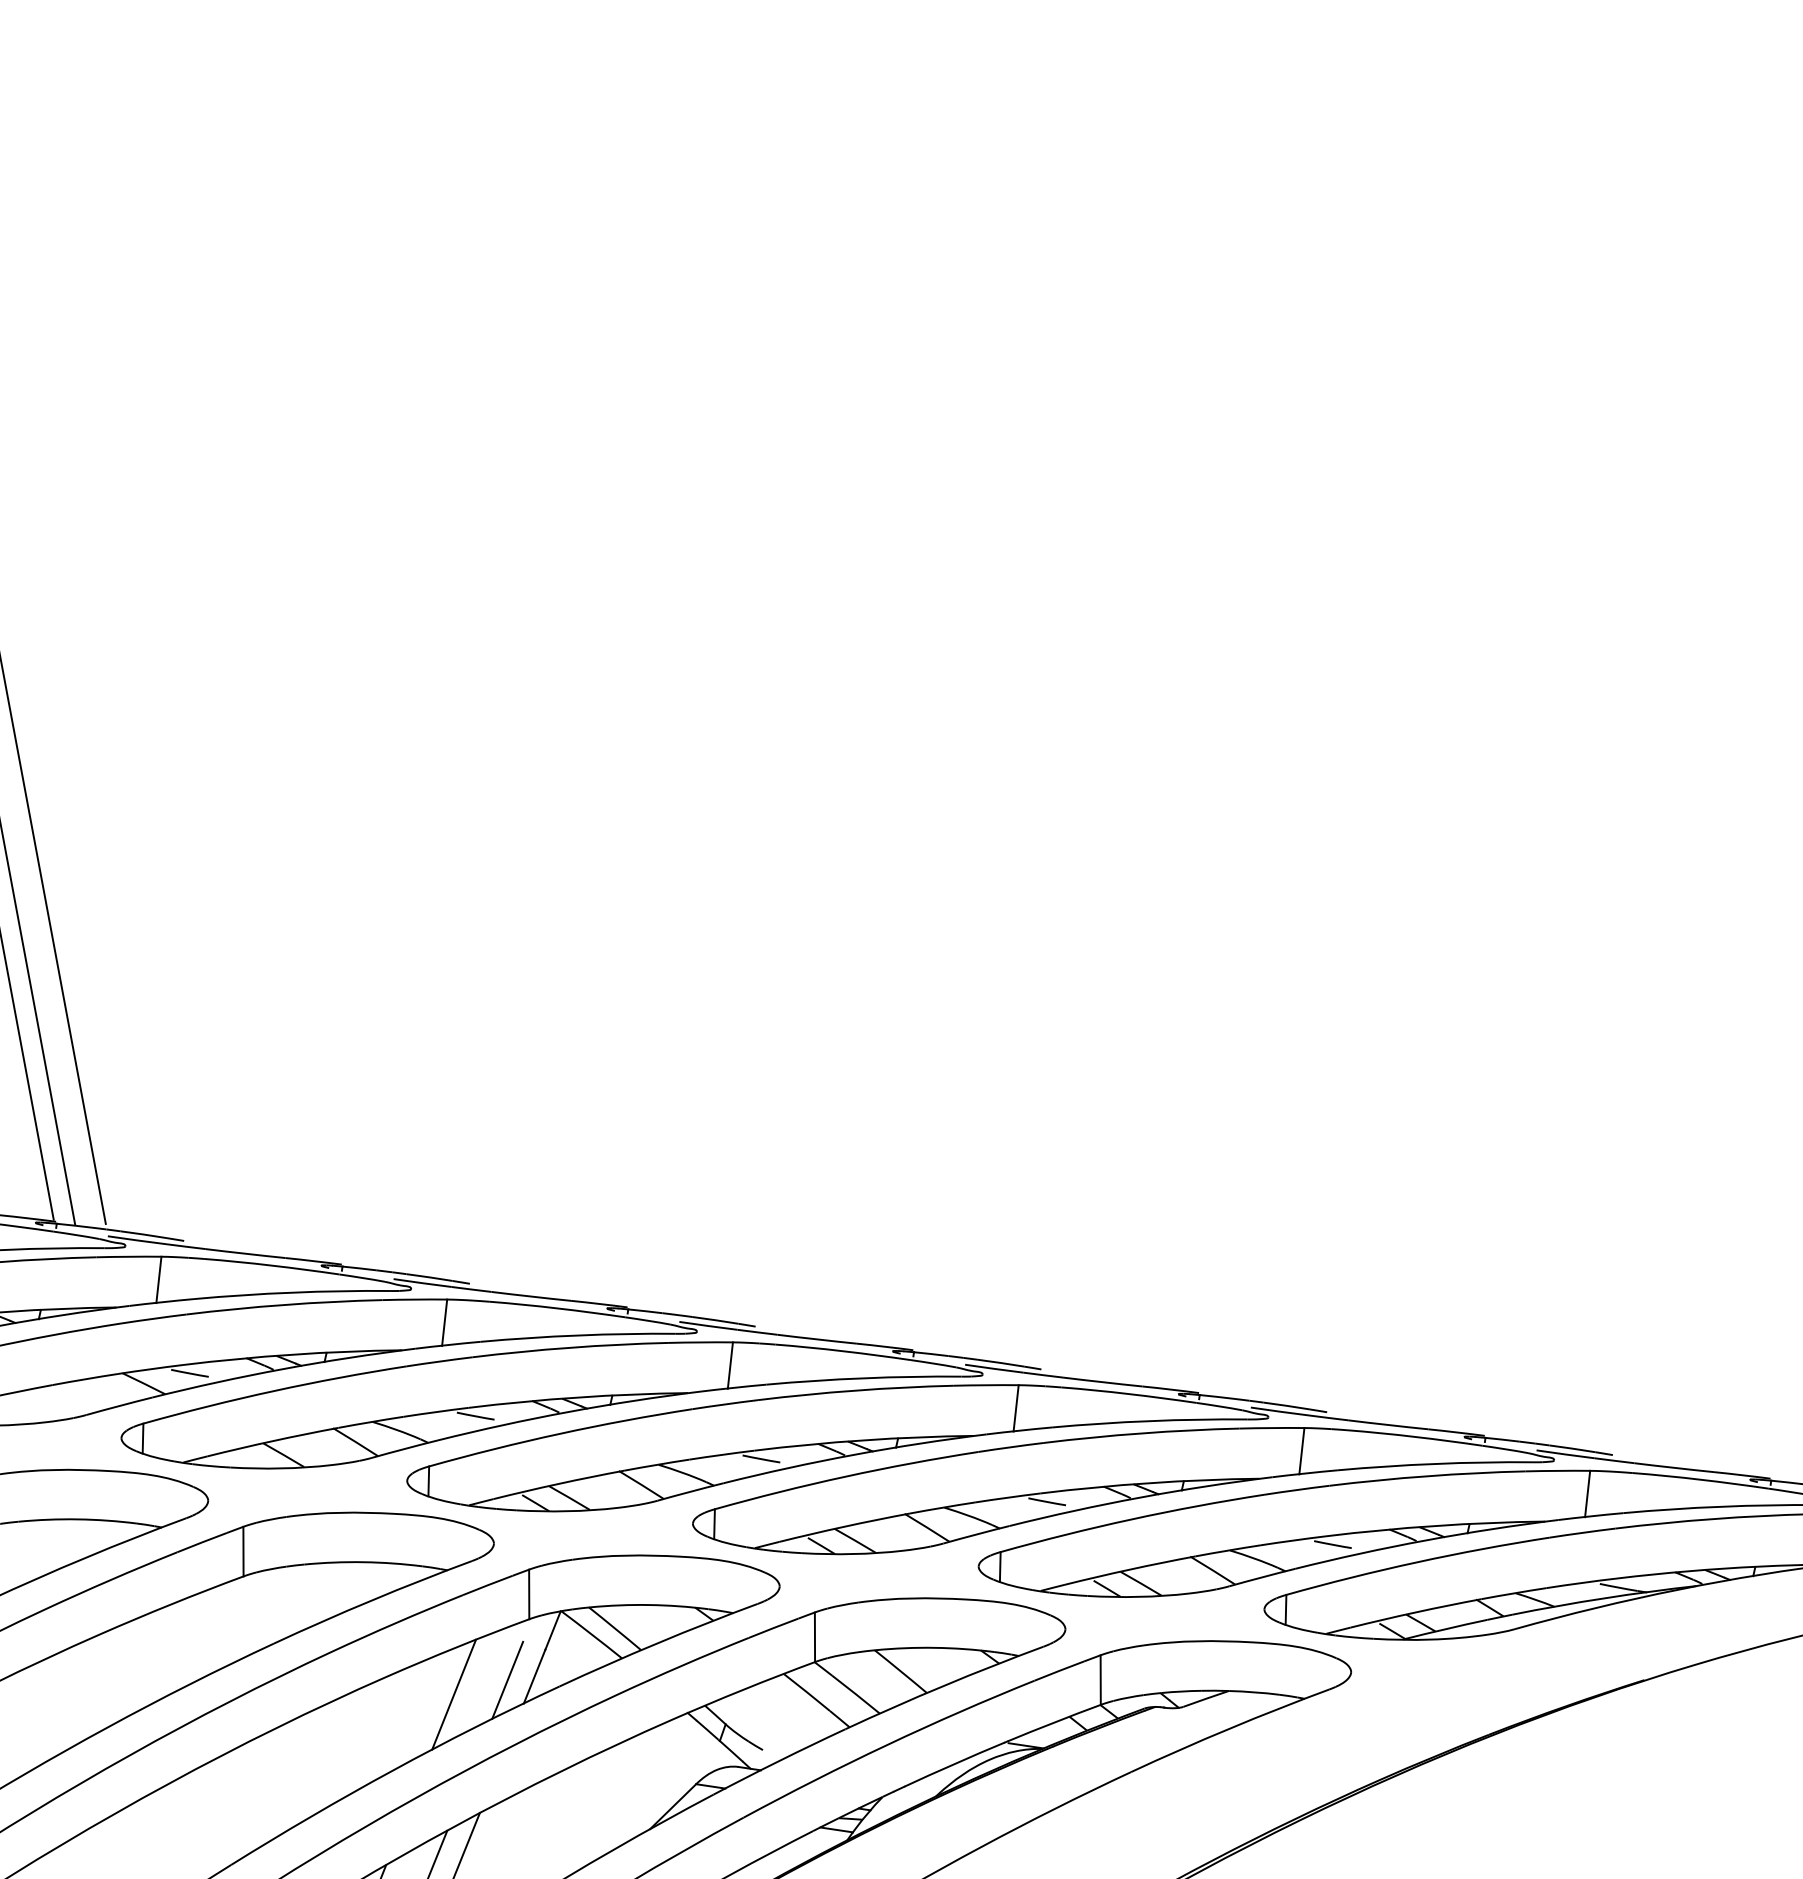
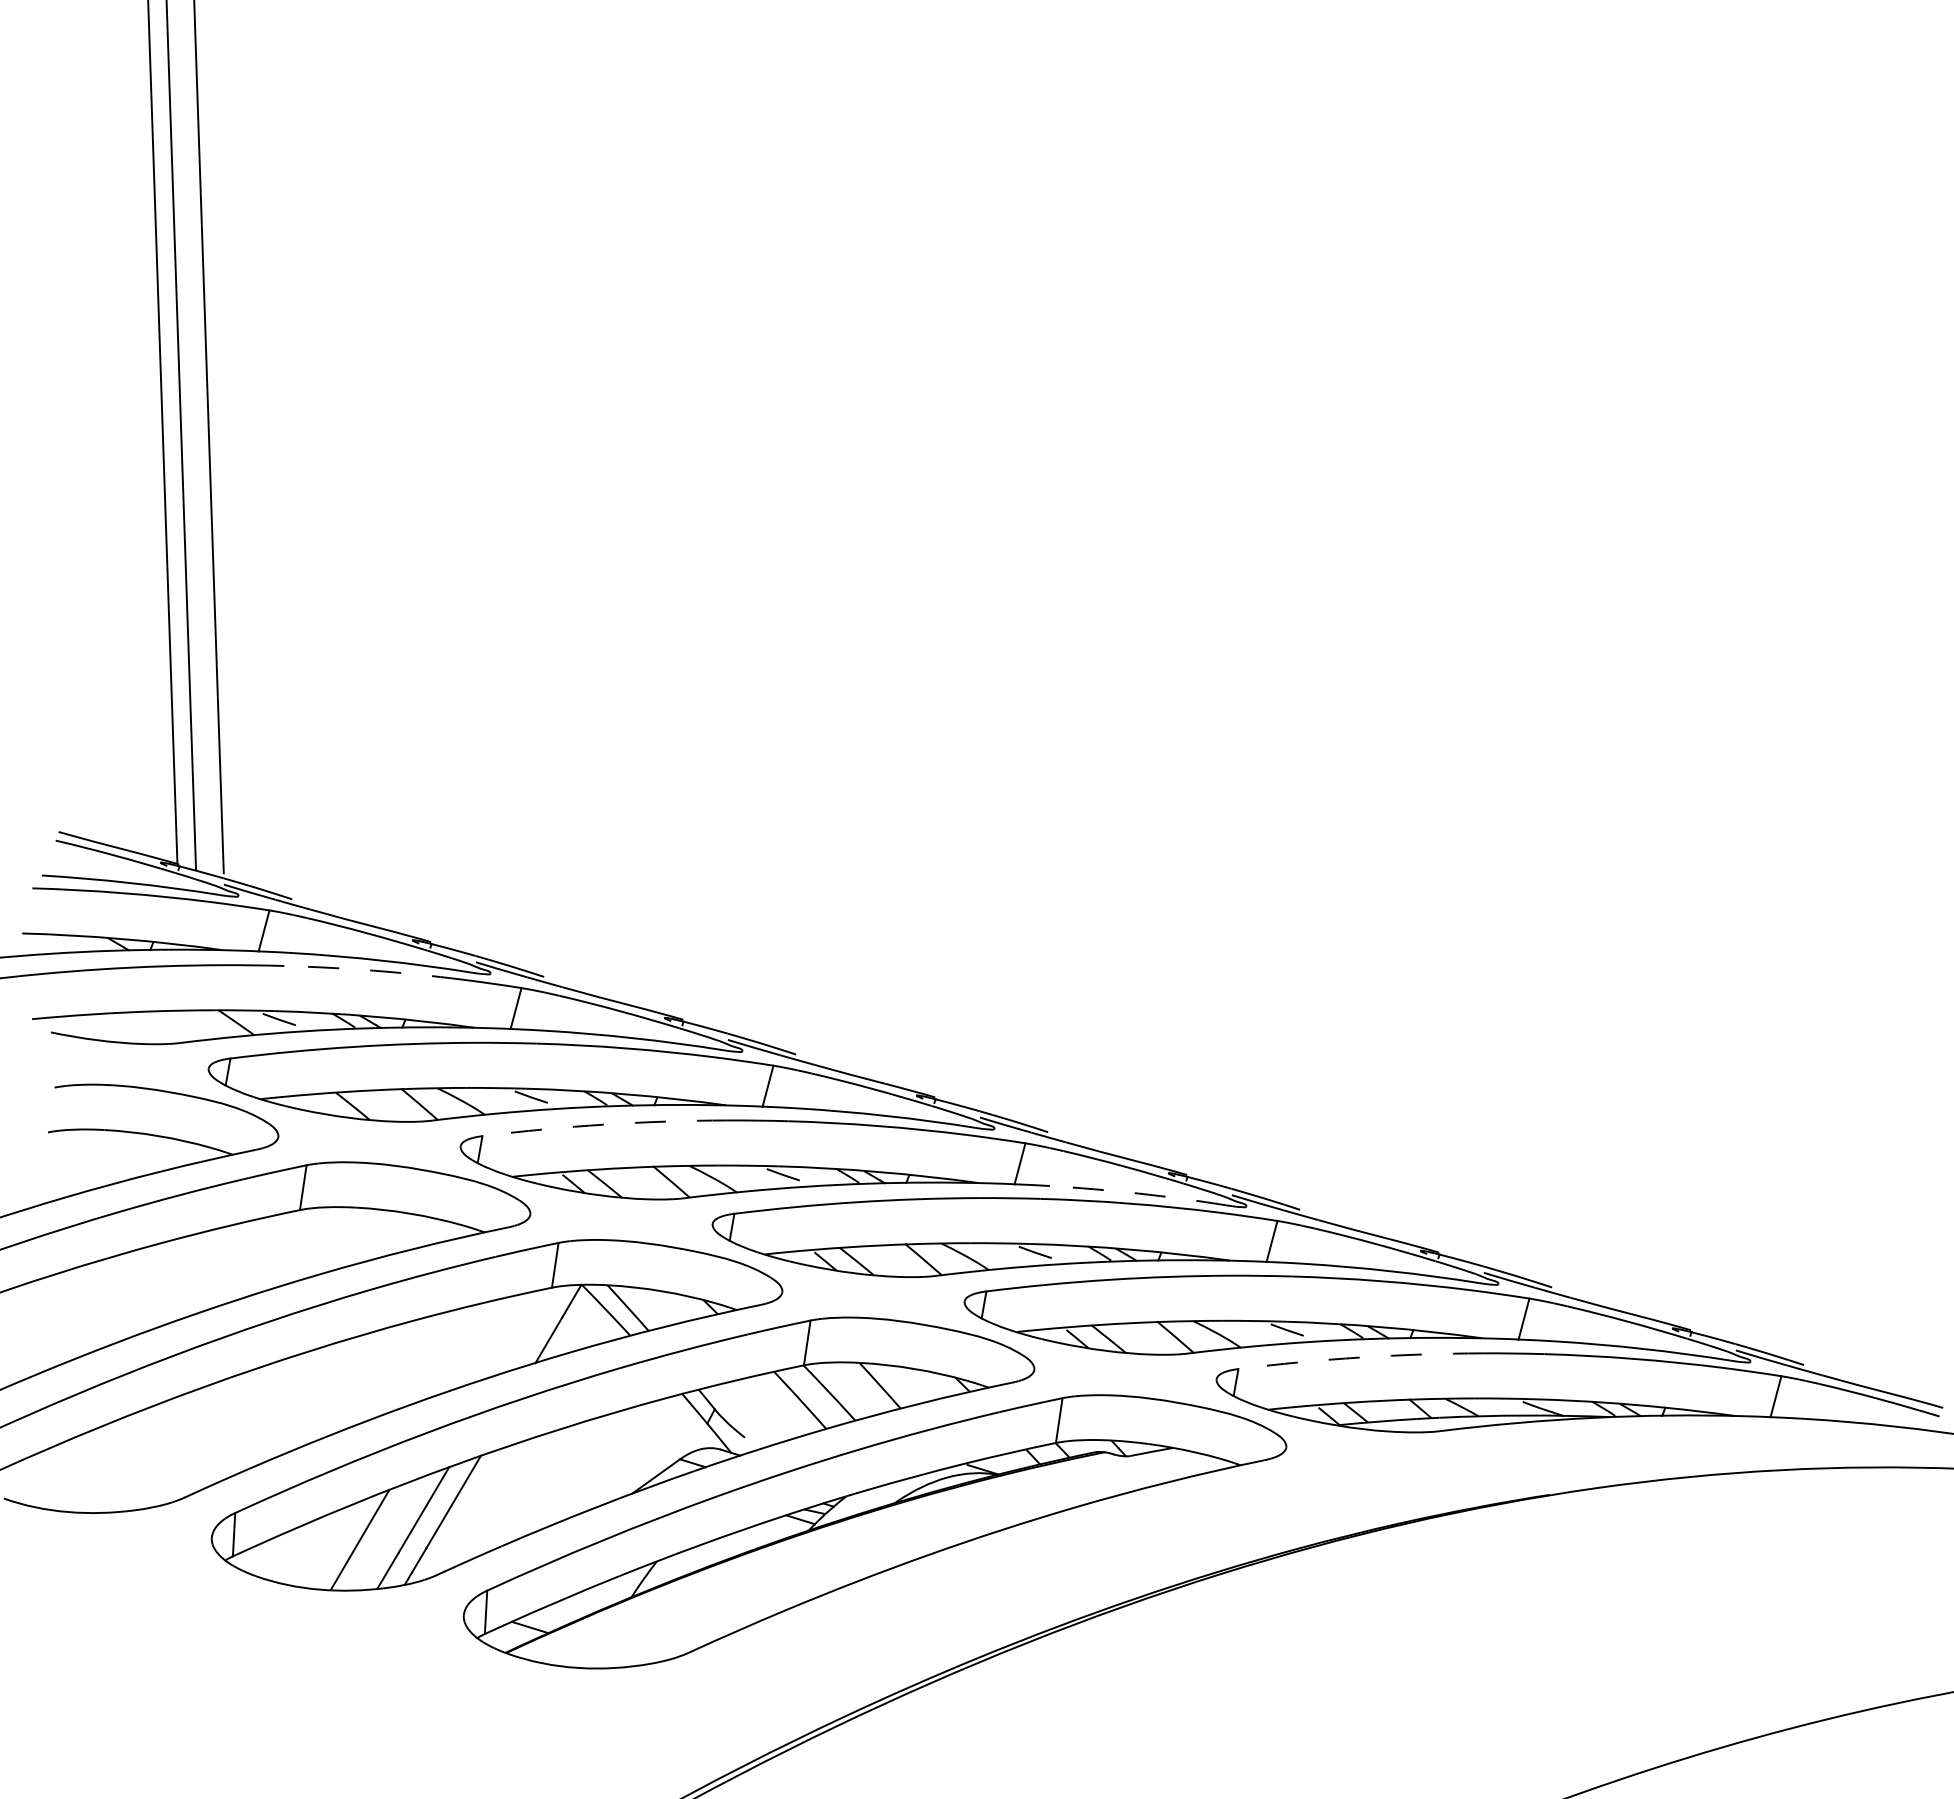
arc: (283, 1304) -> (373, 970), solid -> dashed
arc: (1149, 1421) -> (1138, 1193), solid -> dashed
arc: (559, 1433) -> (604, 1124), solid -> dashed
arc: (1416, 1562) -> (1360, 1357), solid -> dashed
line: (506, 1680) -> (523, 1339), removed
line: (453, 1694) -> (473, 1345), removed

